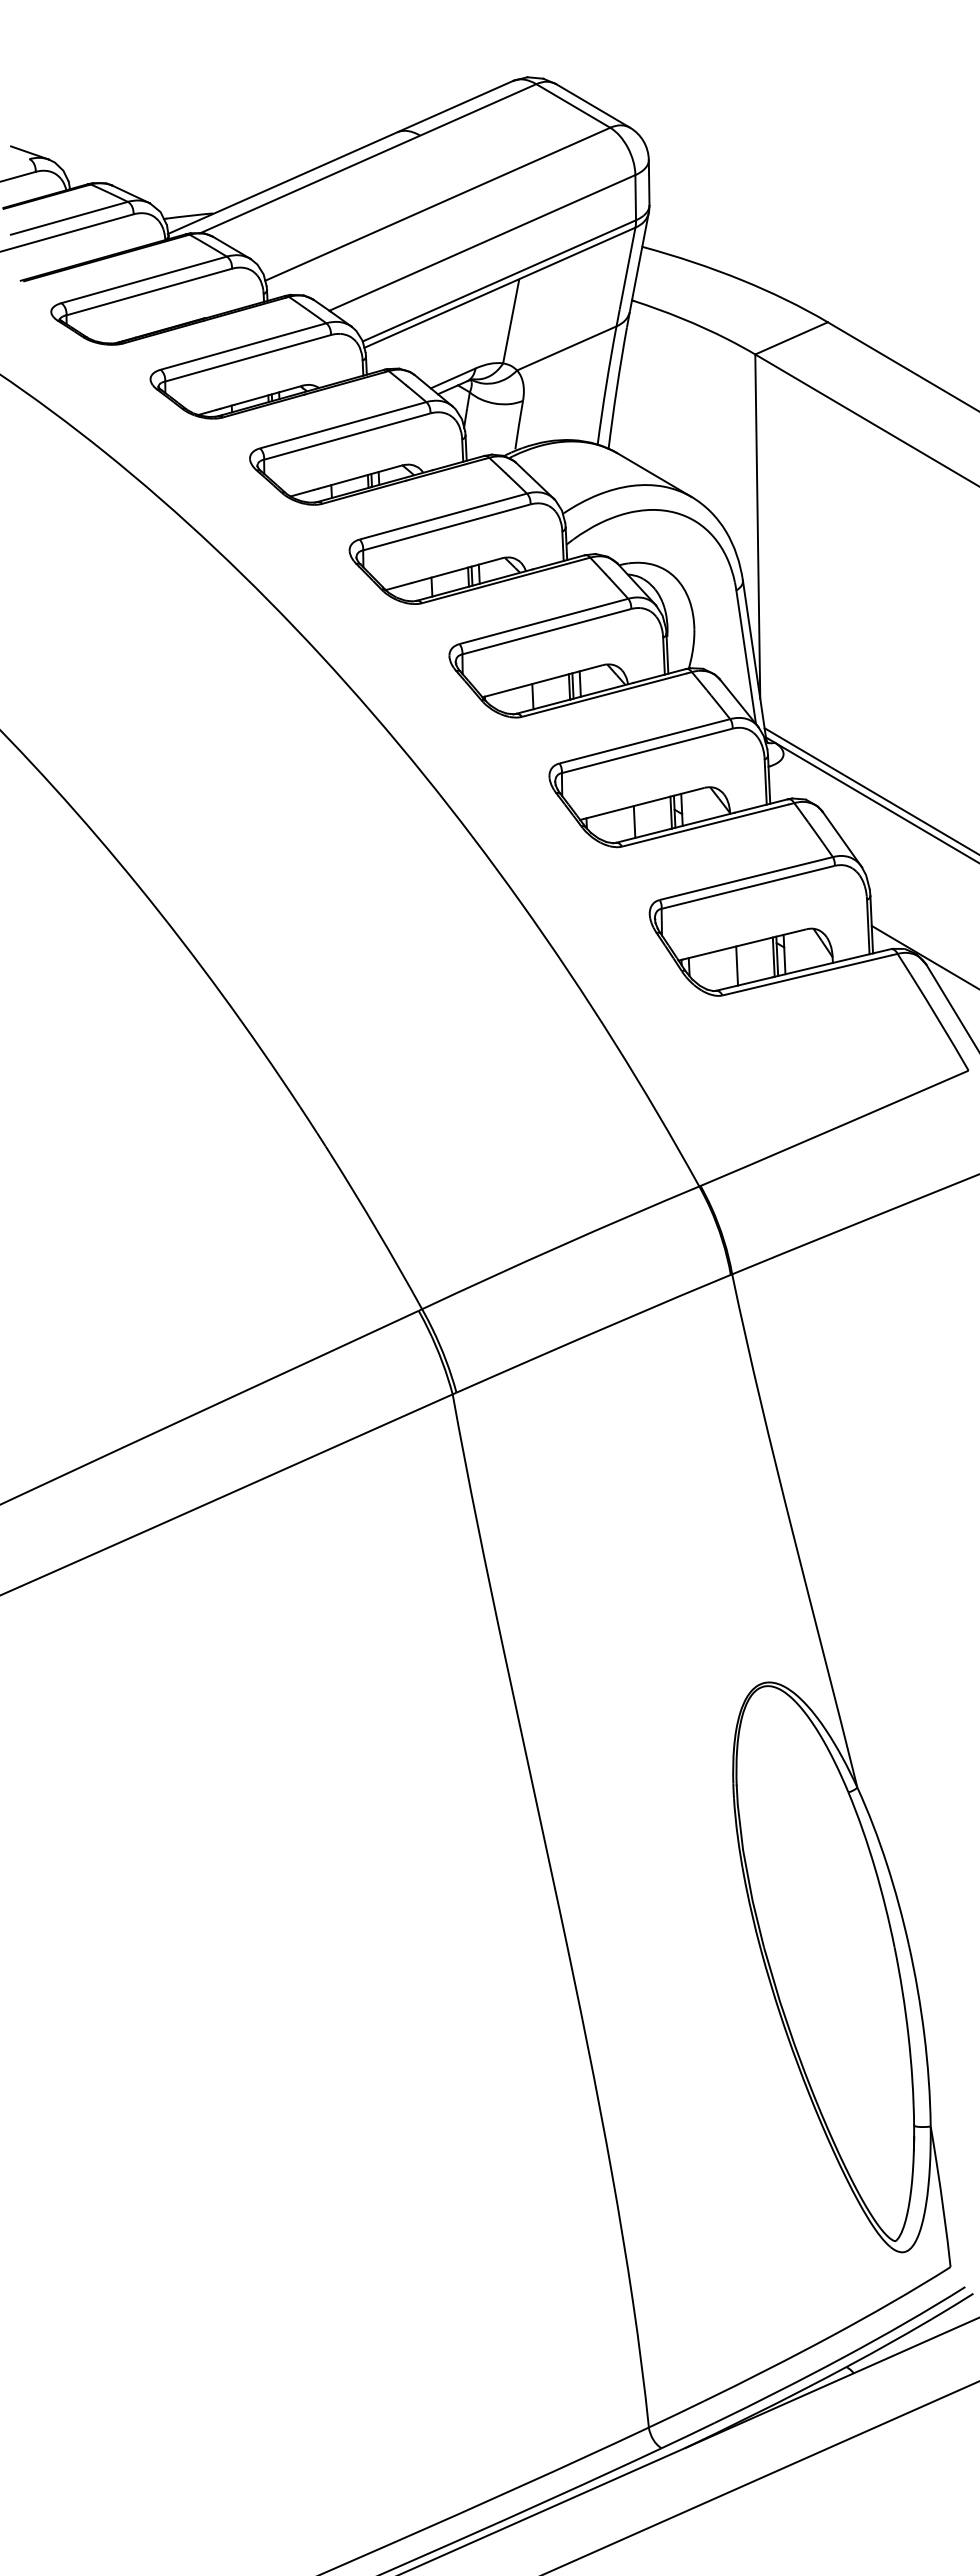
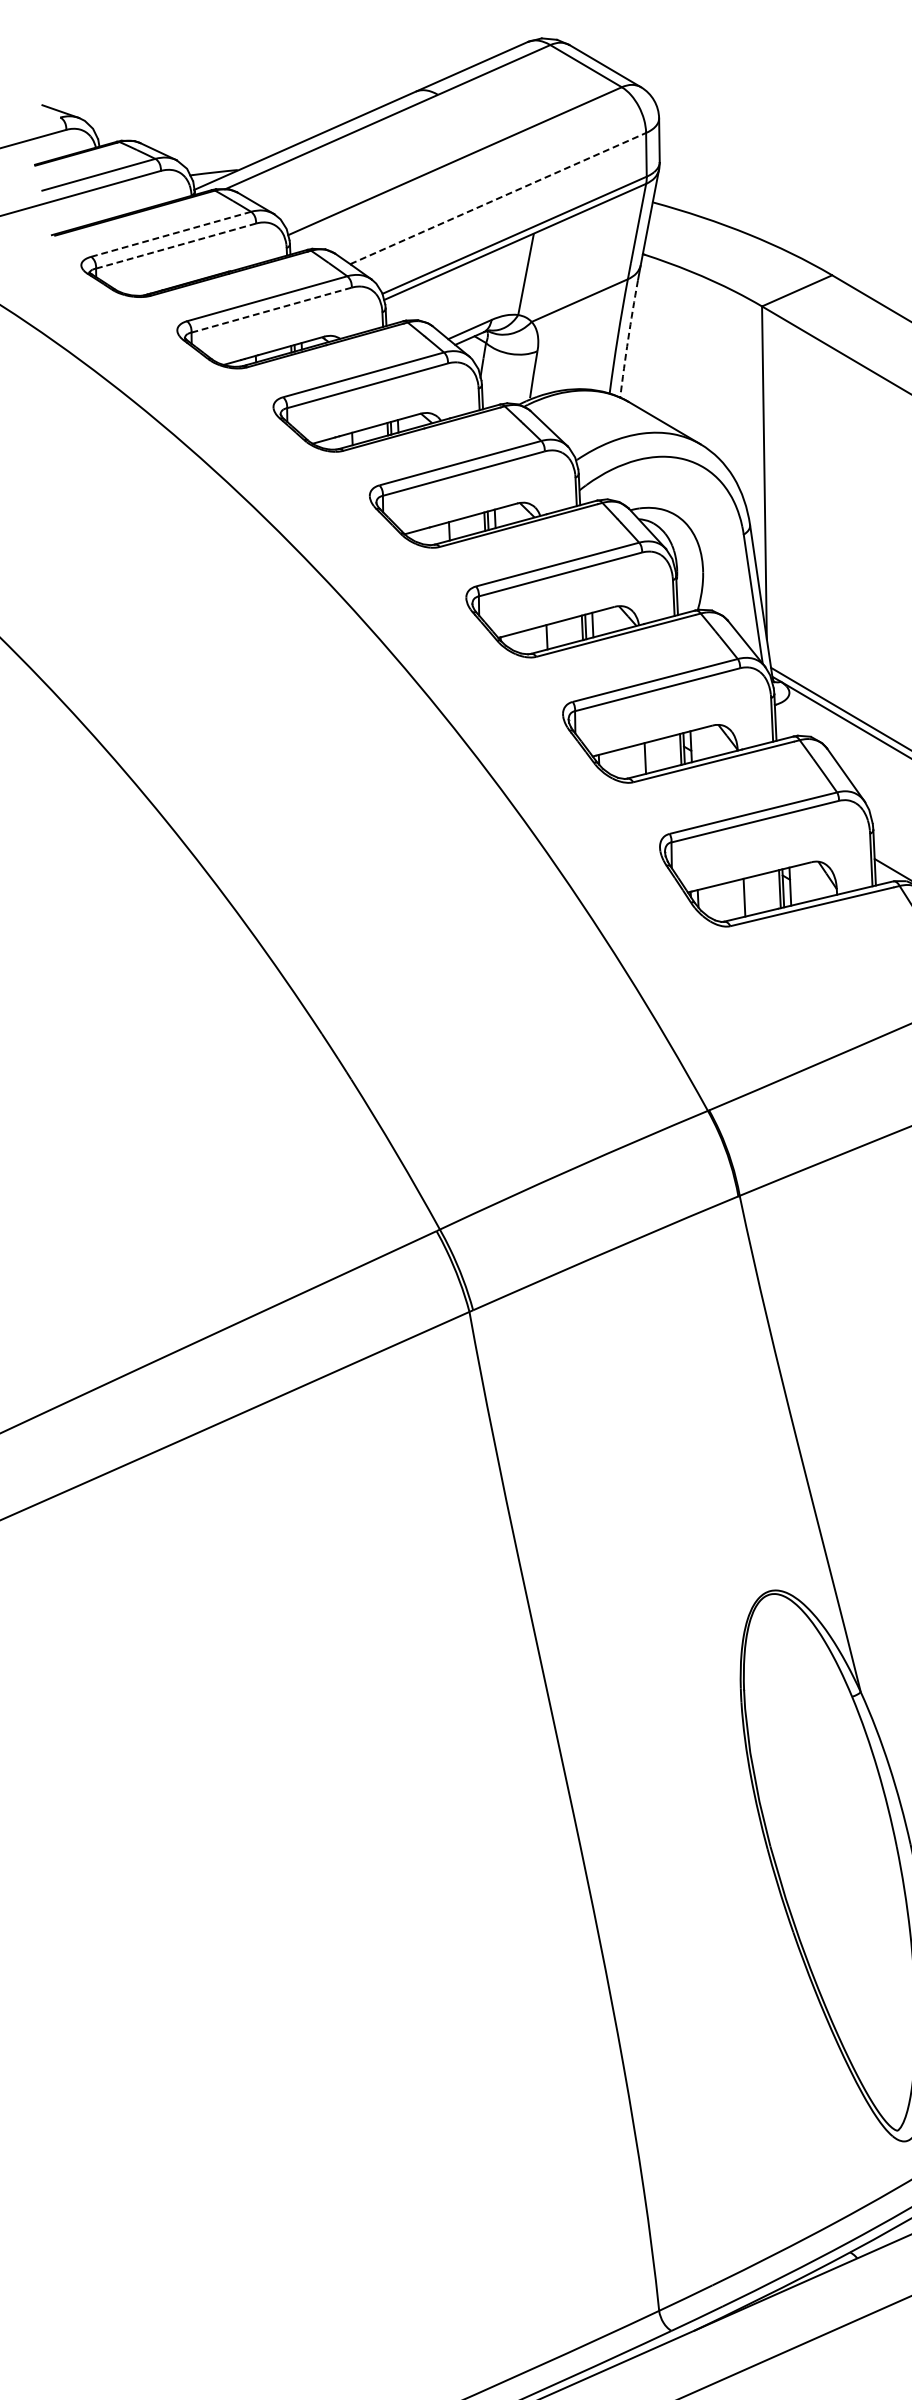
line: (482, 242) -> (498, 198), solid -> dashed
line: (144, 279) -> (171, 233), solid -> dashed
line: (149, 292) -> (176, 246), solid -> dashed
line: (248, 358) -> (272, 310), solid -> dashed
arc: (616, 388) -> (627, 339), solid -> dashed

